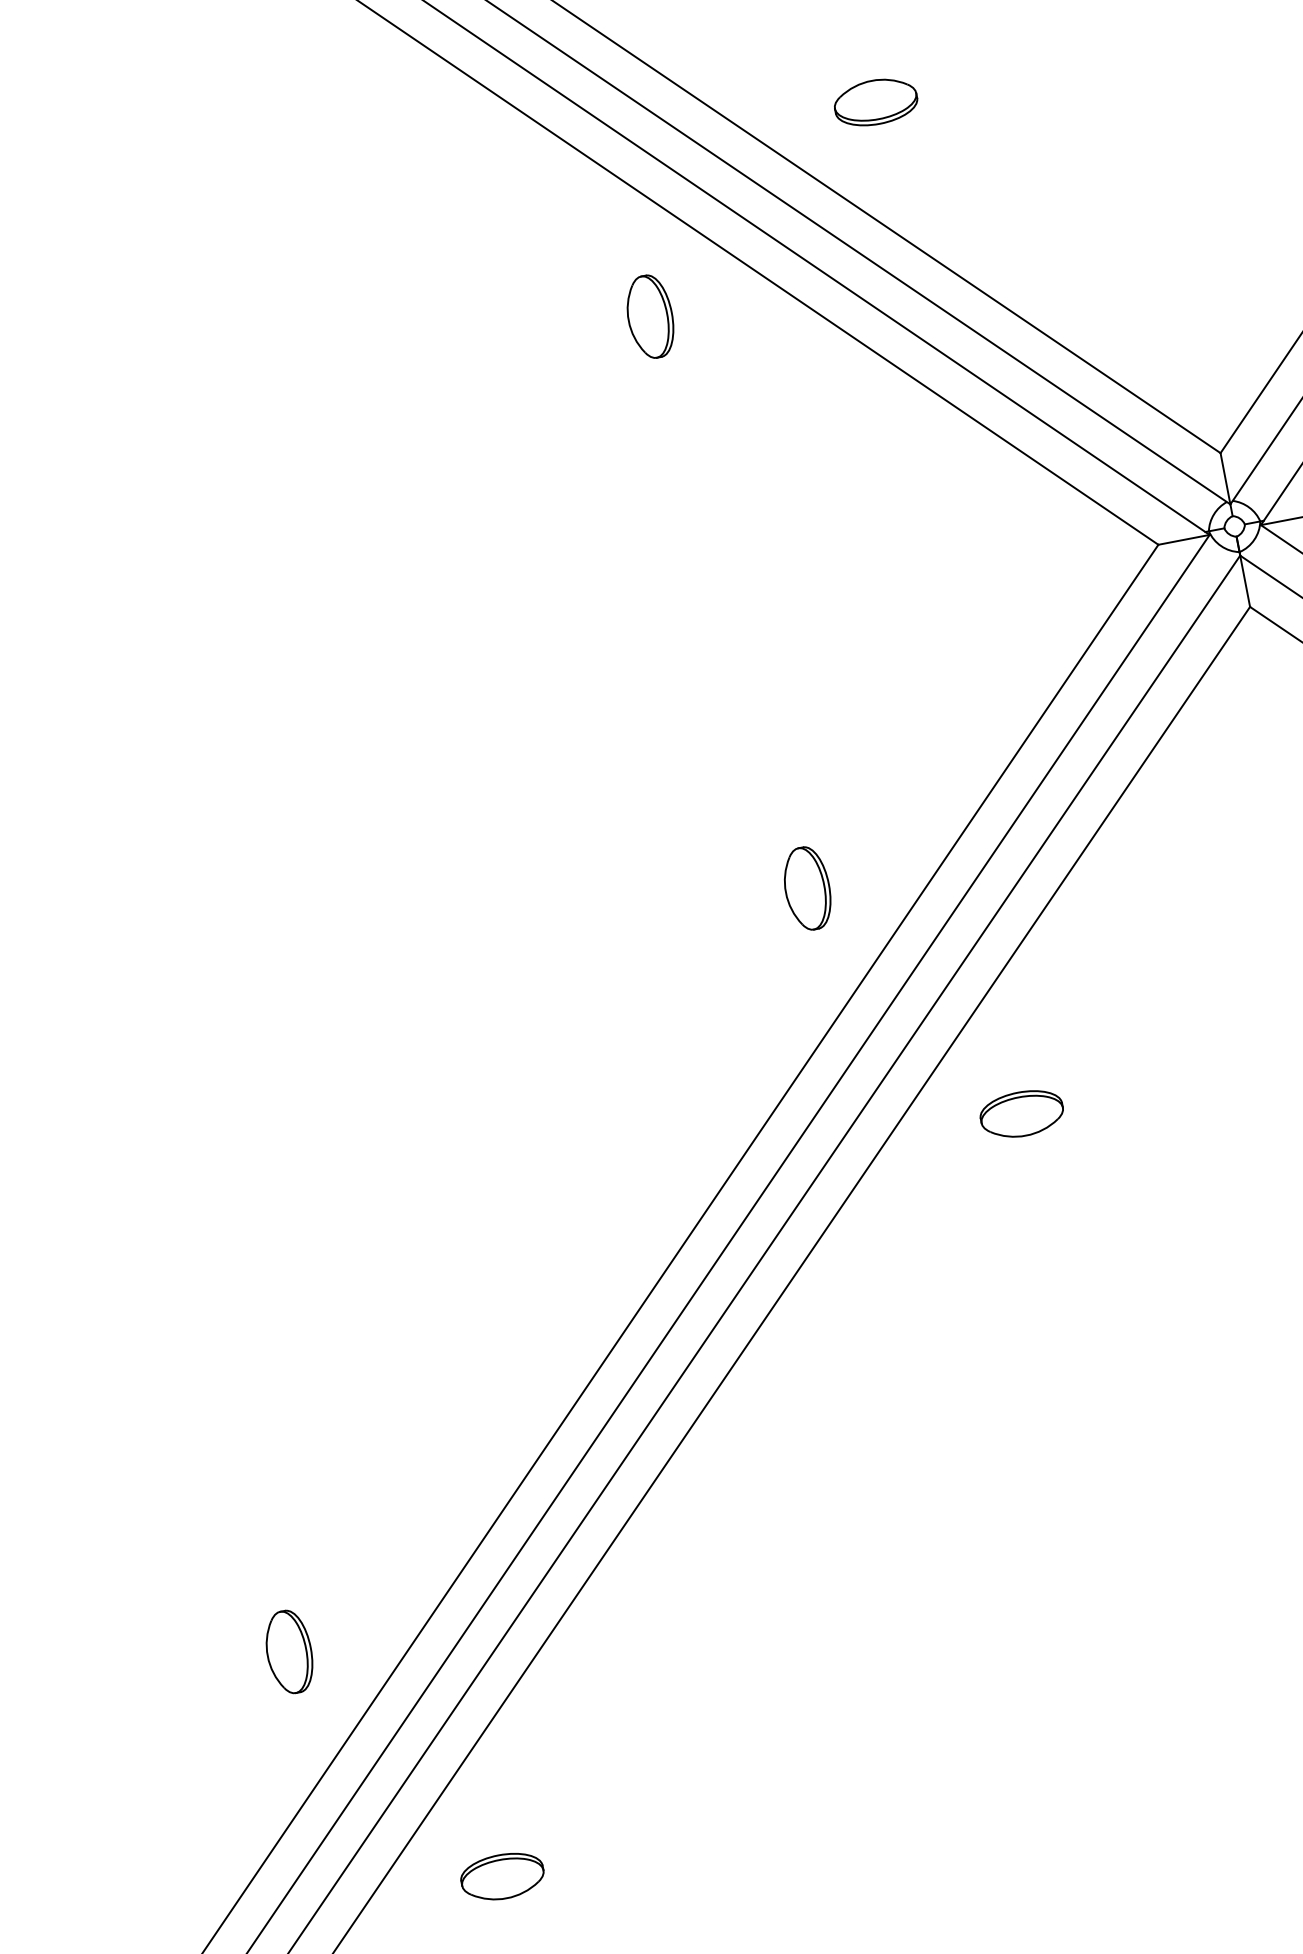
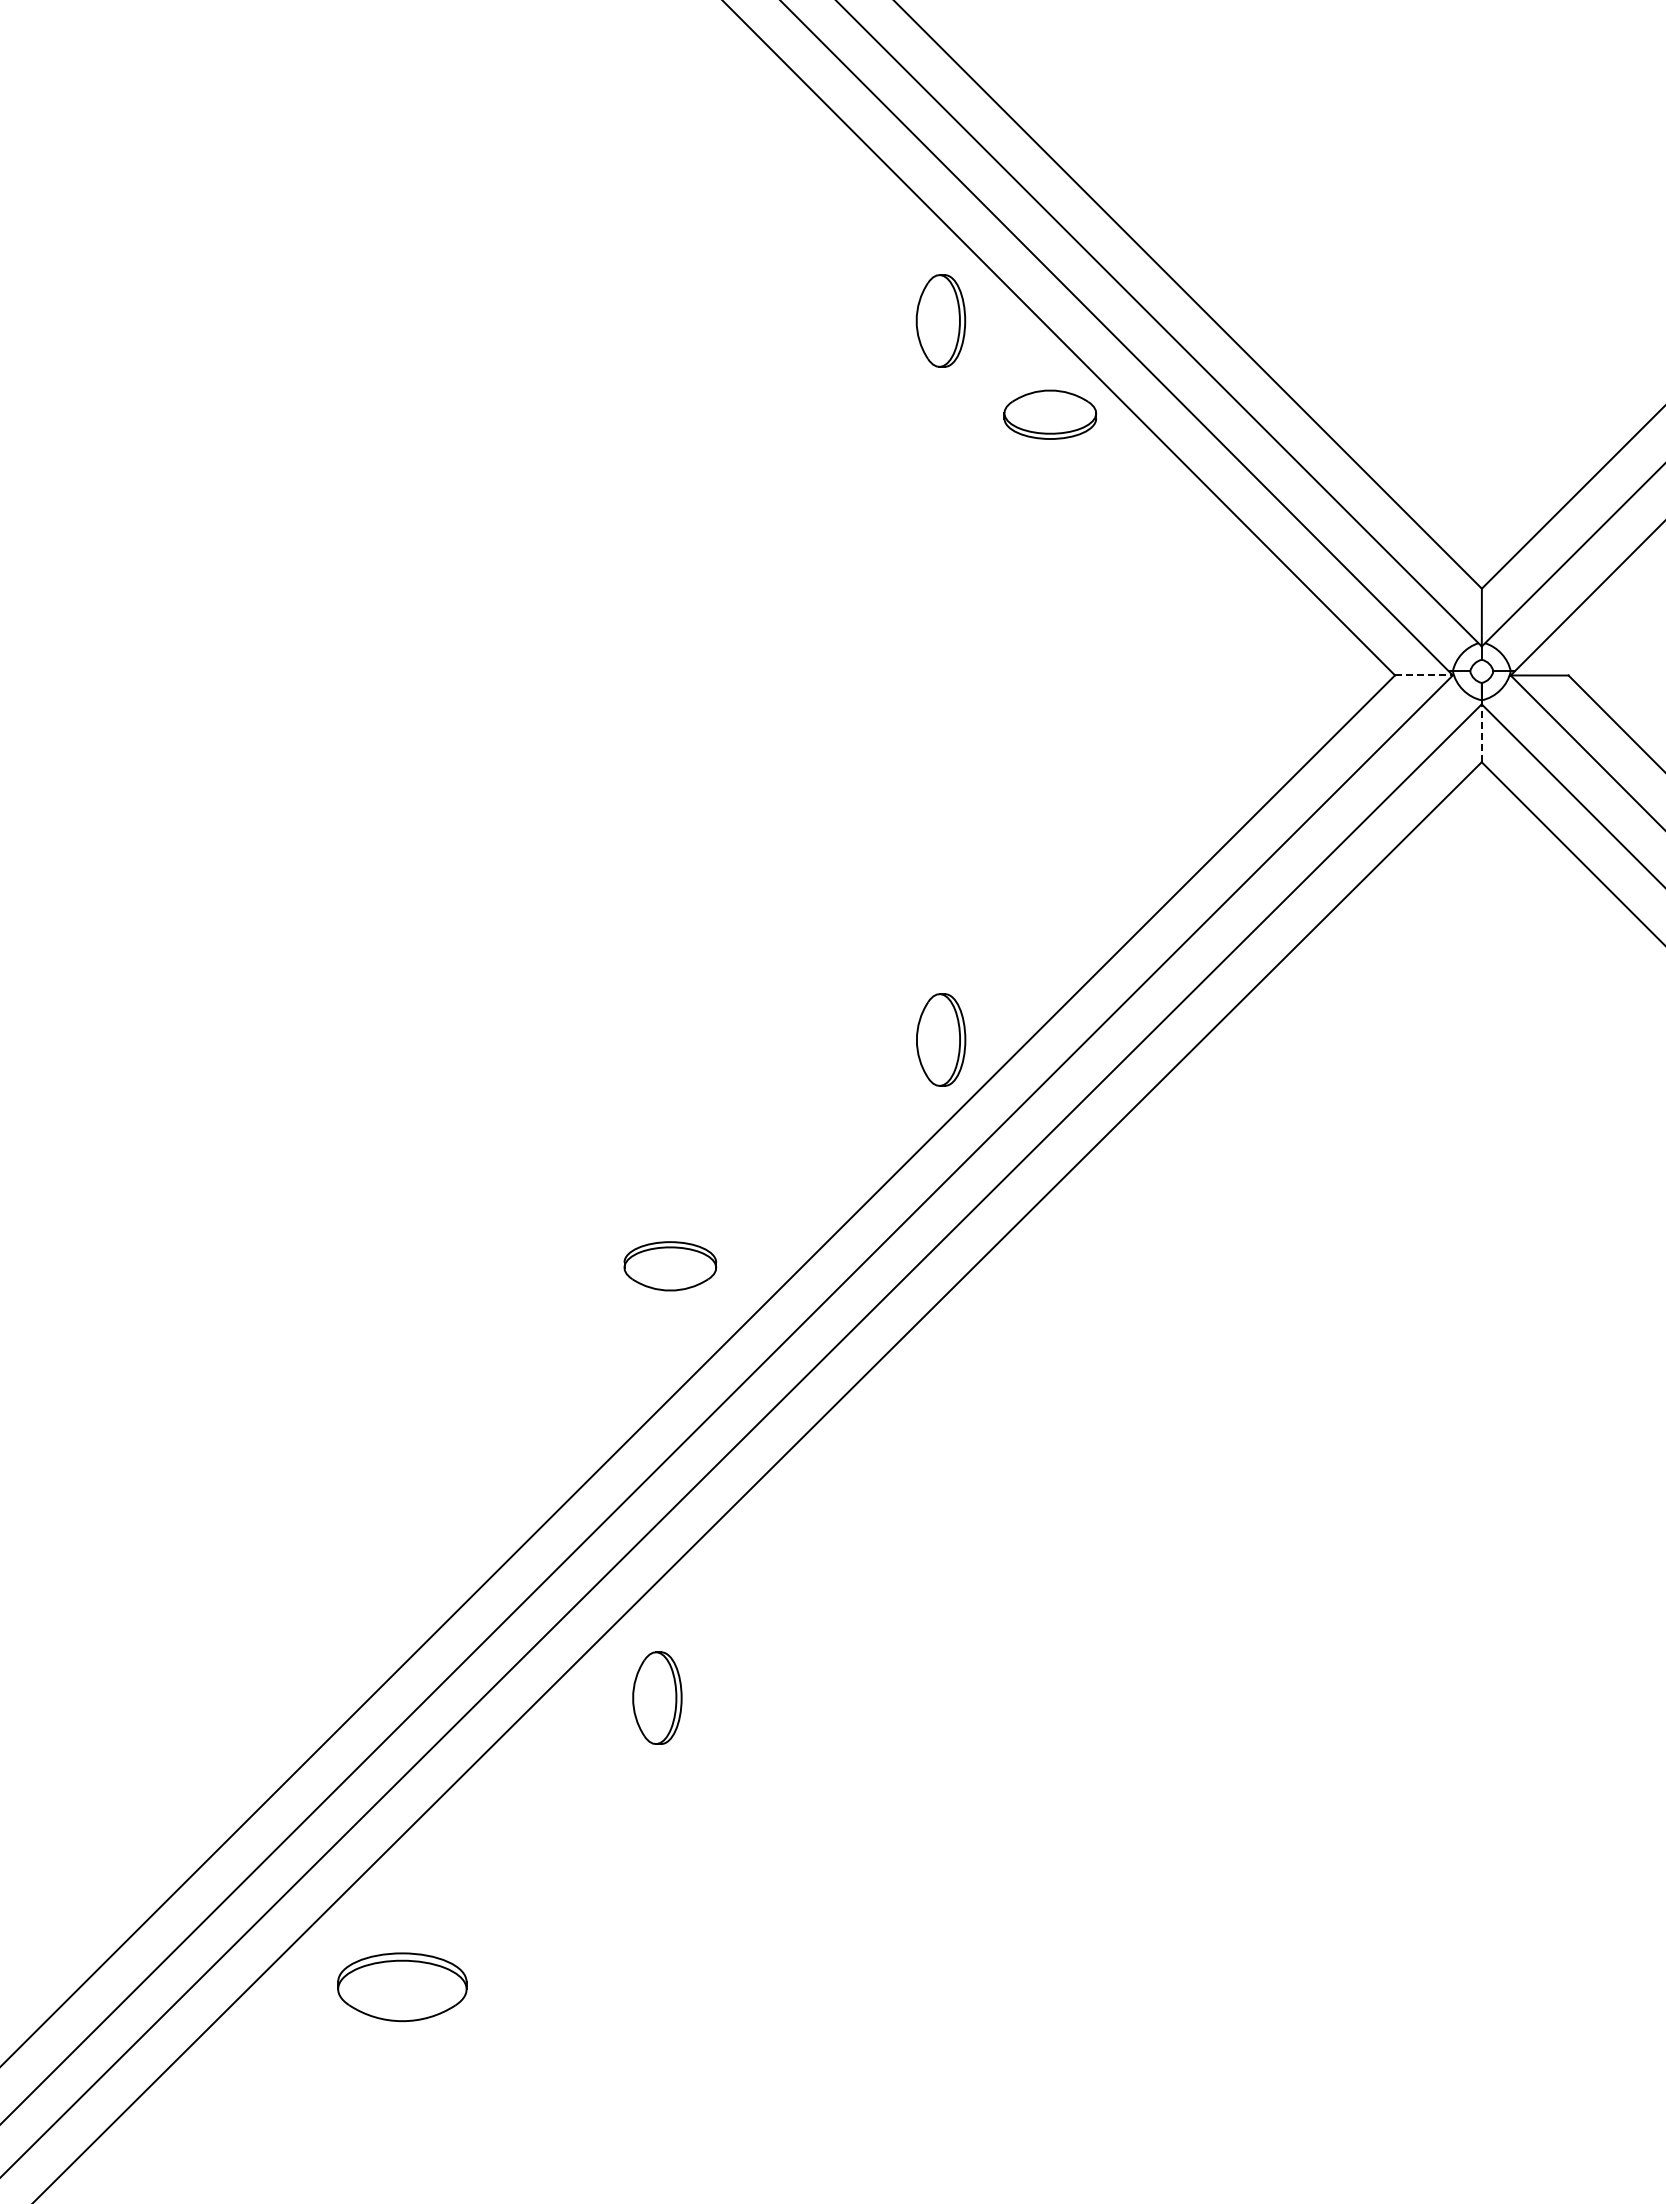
part: (875, 102) -> (1050, 414), moved
part: (649, 316) -> (940, 320), moved
line: (1183, 540) -> (1423, 675), solid -> dashed
line: (1244, 581) -> (1481, 733), solid -> dashed
part: (807, 888) -> (941, 1039), moved
part: (1022, 1114) -> (670, 1266), moved
part: (289, 1651) -> (657, 1697), moved
part: (502, 1876) -> (402, 1987), size x1.4

